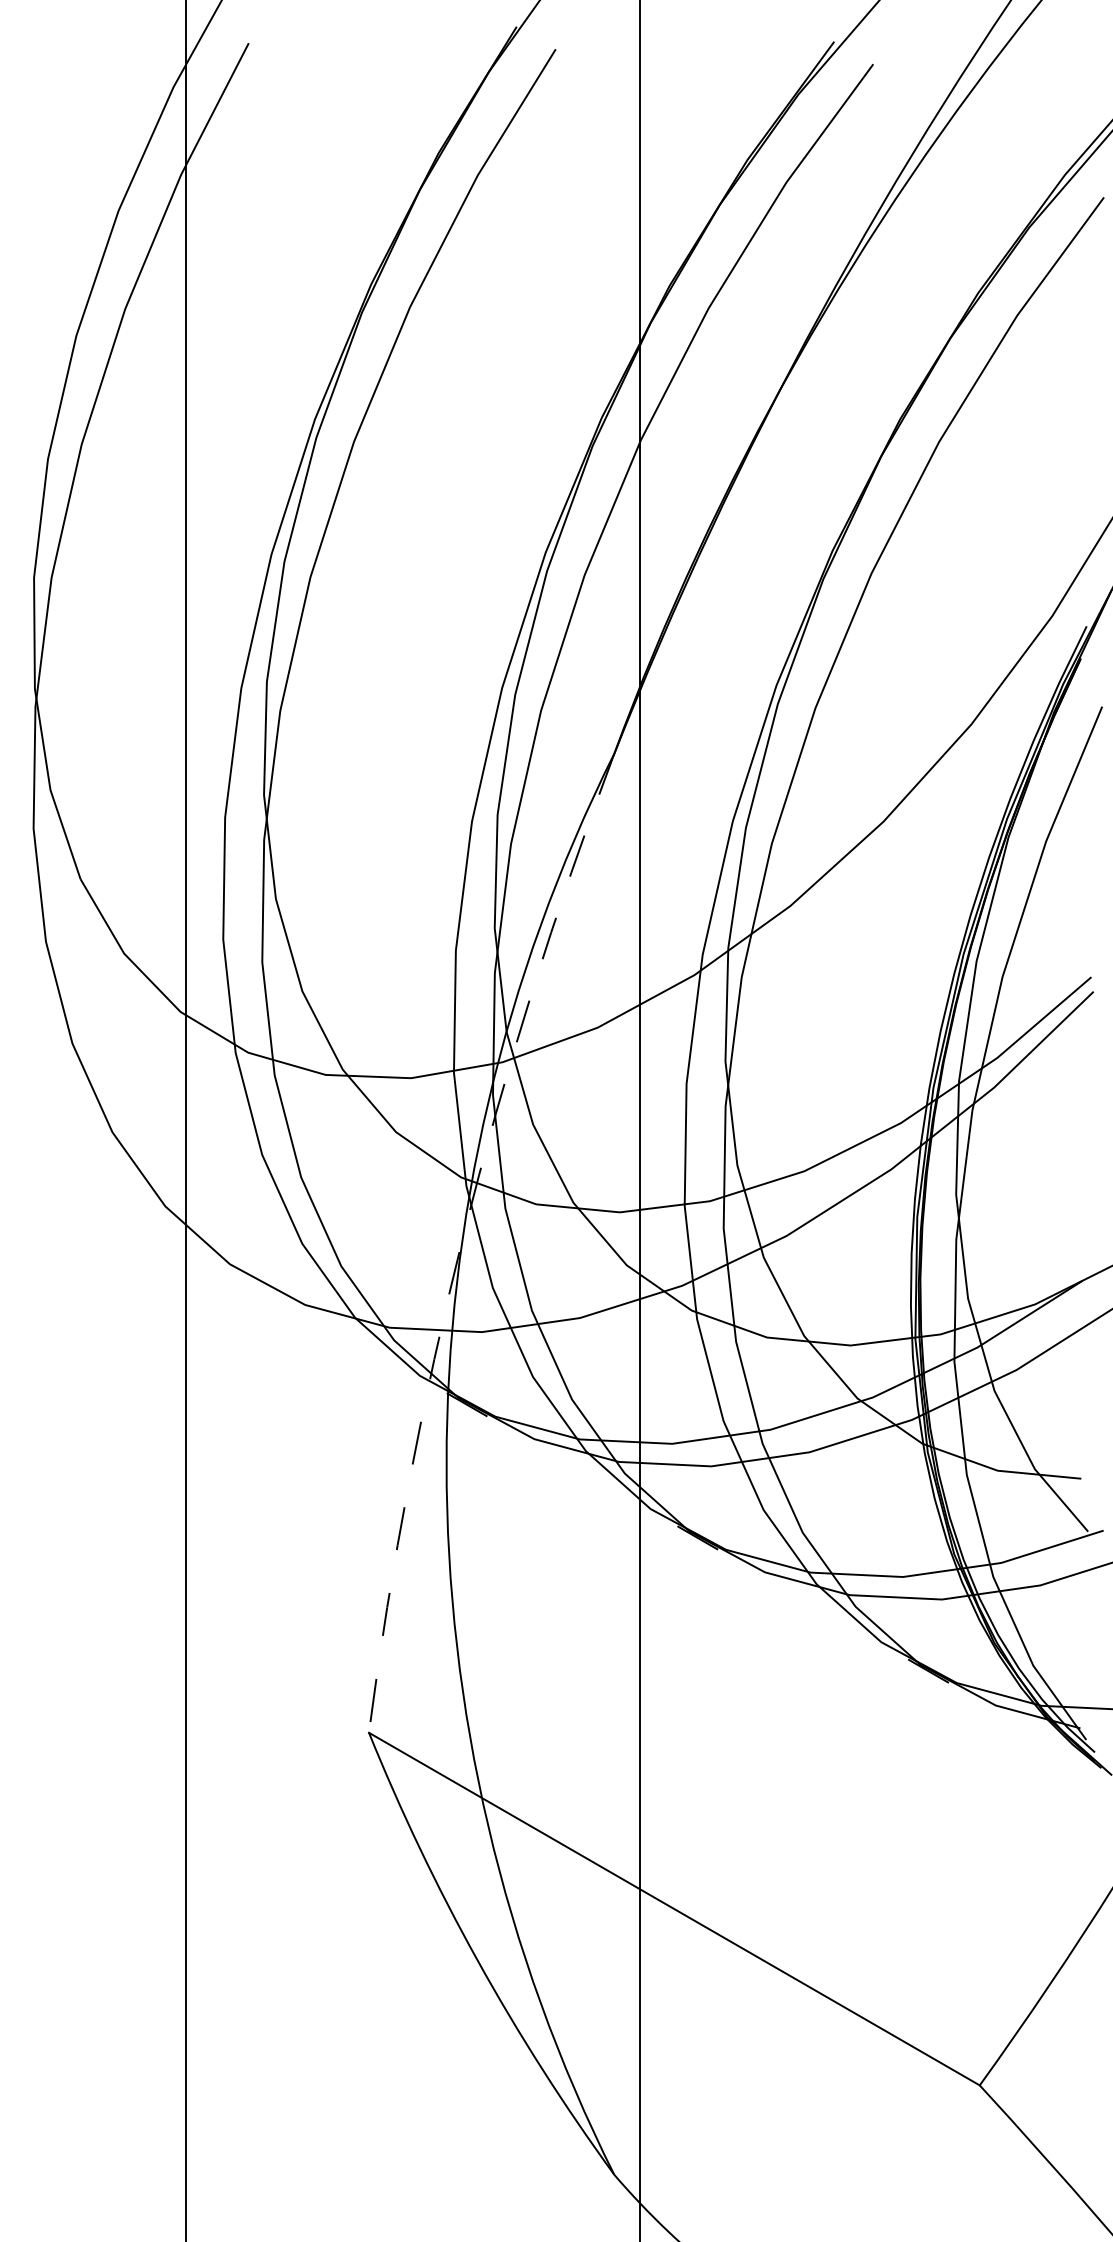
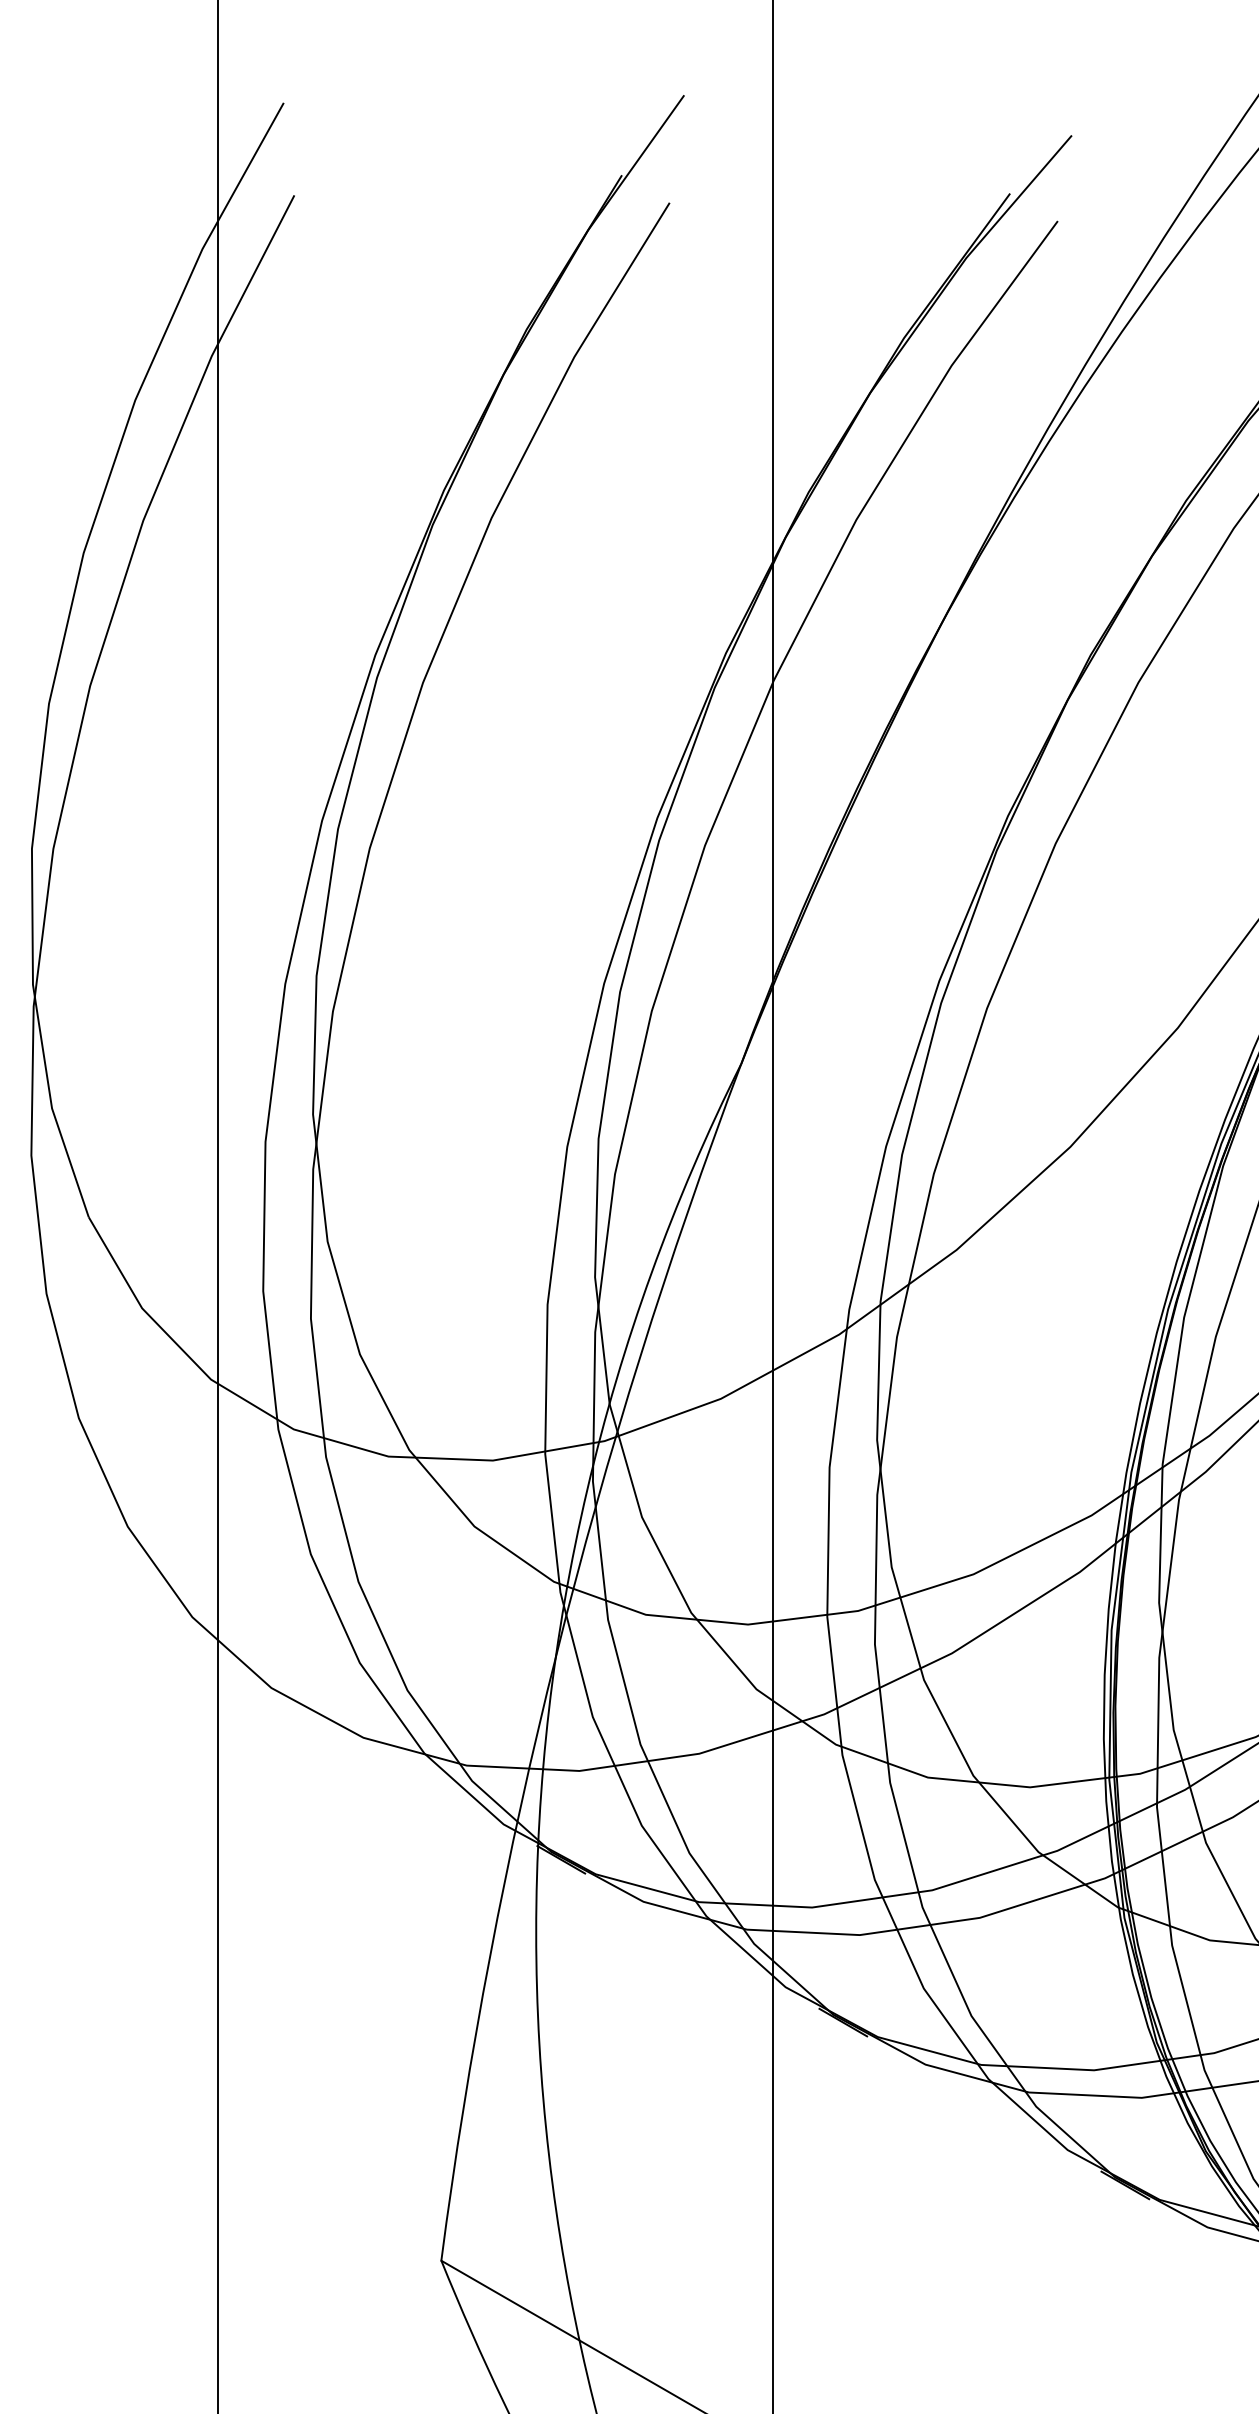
arc: (463, 1236) -> (556, 1654), dashed -> solid

